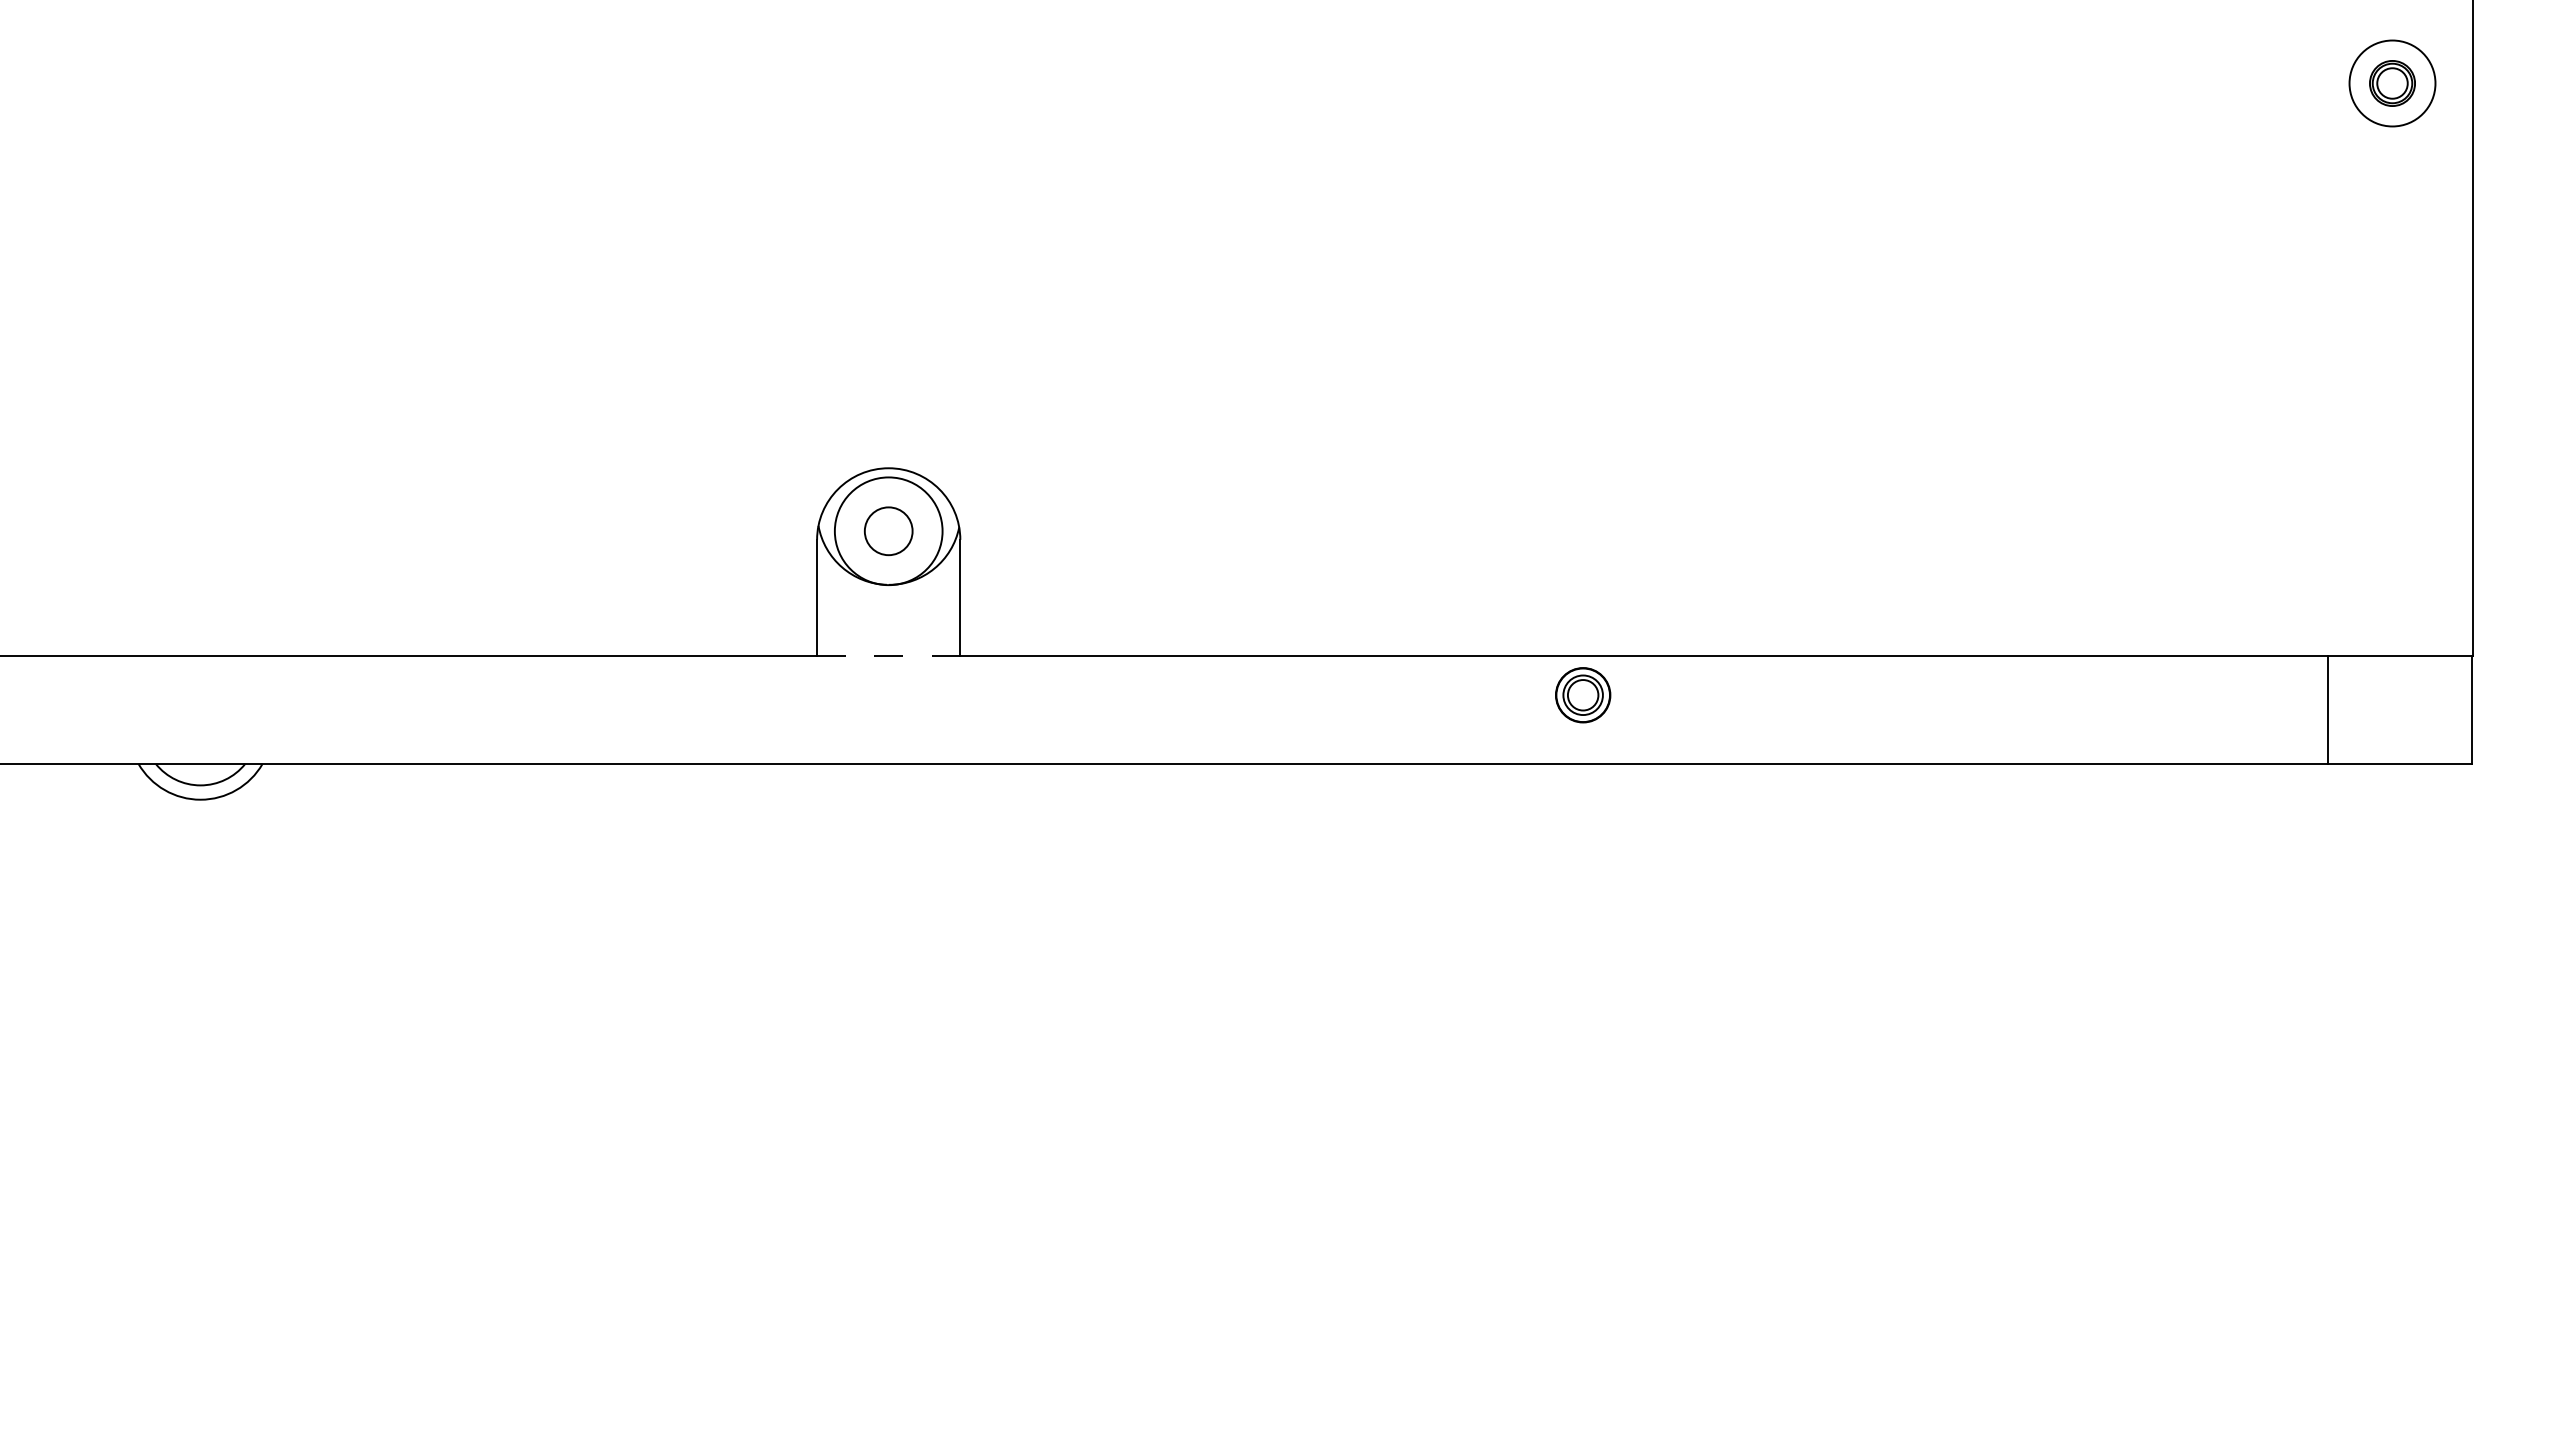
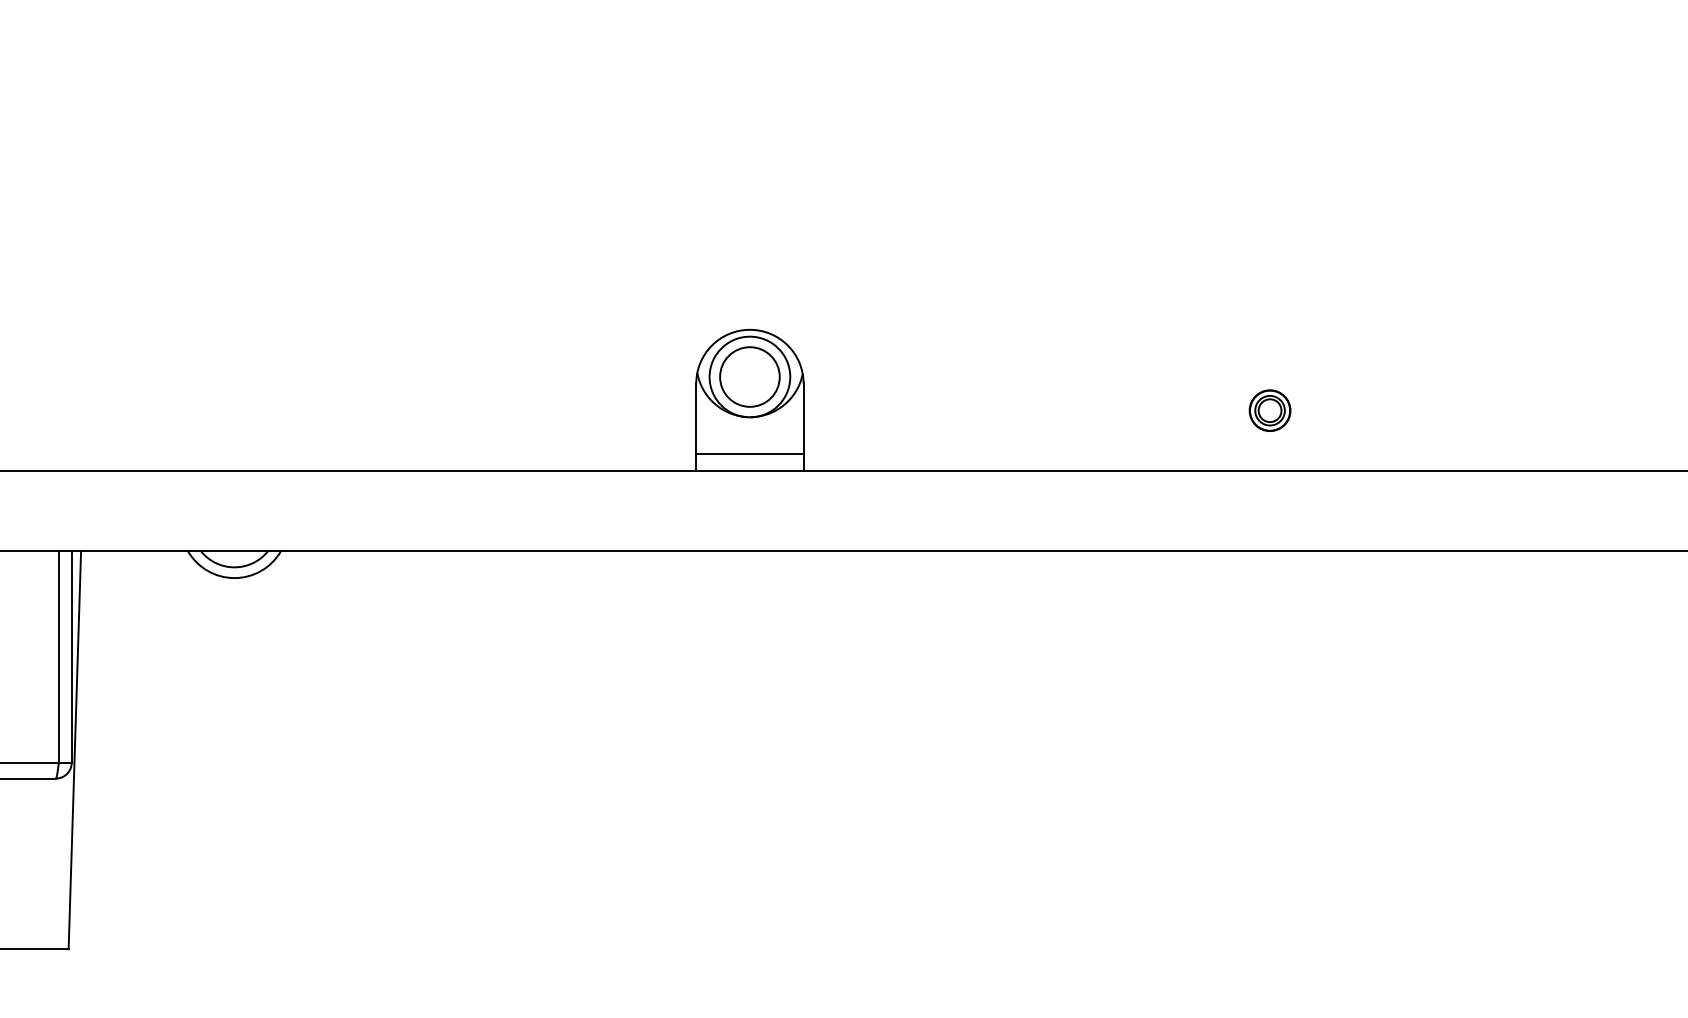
circle: (888, 531) -> (749, 377), size x1.67
line: (888, 634) -> (749, 454), added
line: (888, 656) -> (749, 470), dashed -> solid
part: (1583, 695) -> (1270, 410), moved

